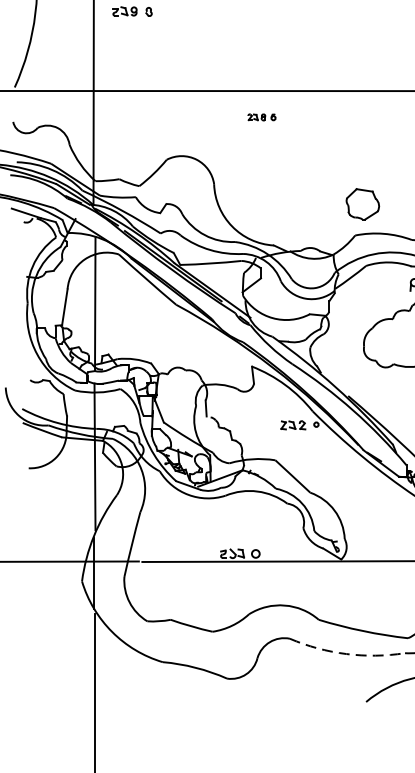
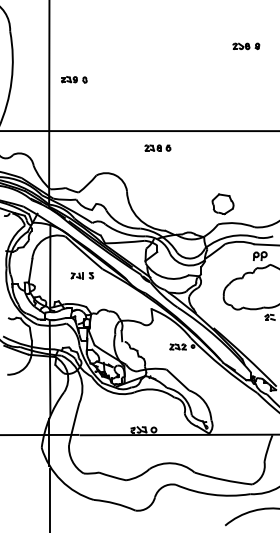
part: (261, 116) -> (157, 147), size x1.43
part: (145, 314) -> (82, 275), added
arc: (346, 653) -> (212, 494), dashed -> solid

